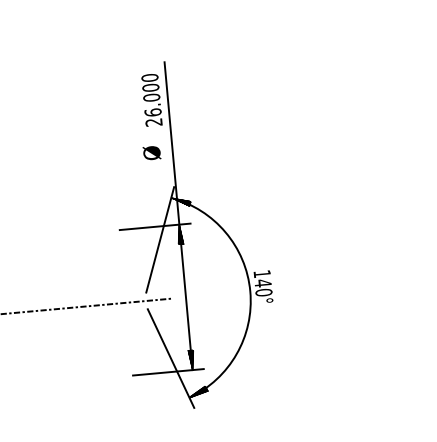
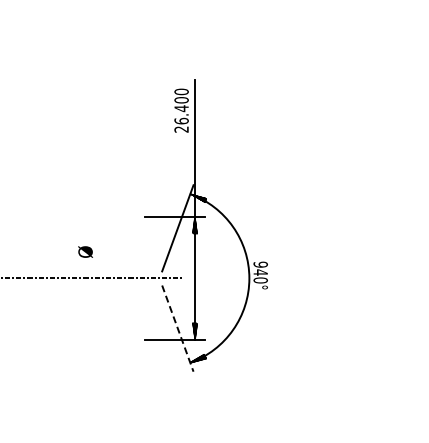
text: (151, 97) -> (181, 108), 26.000 -> 26.400
text: (151, 152) -> (85, 251), moved
text: (261, 273) -> (260, 264), 140° -> 940°
line: (170, 358) -> (177, 328), solid -> dashed

